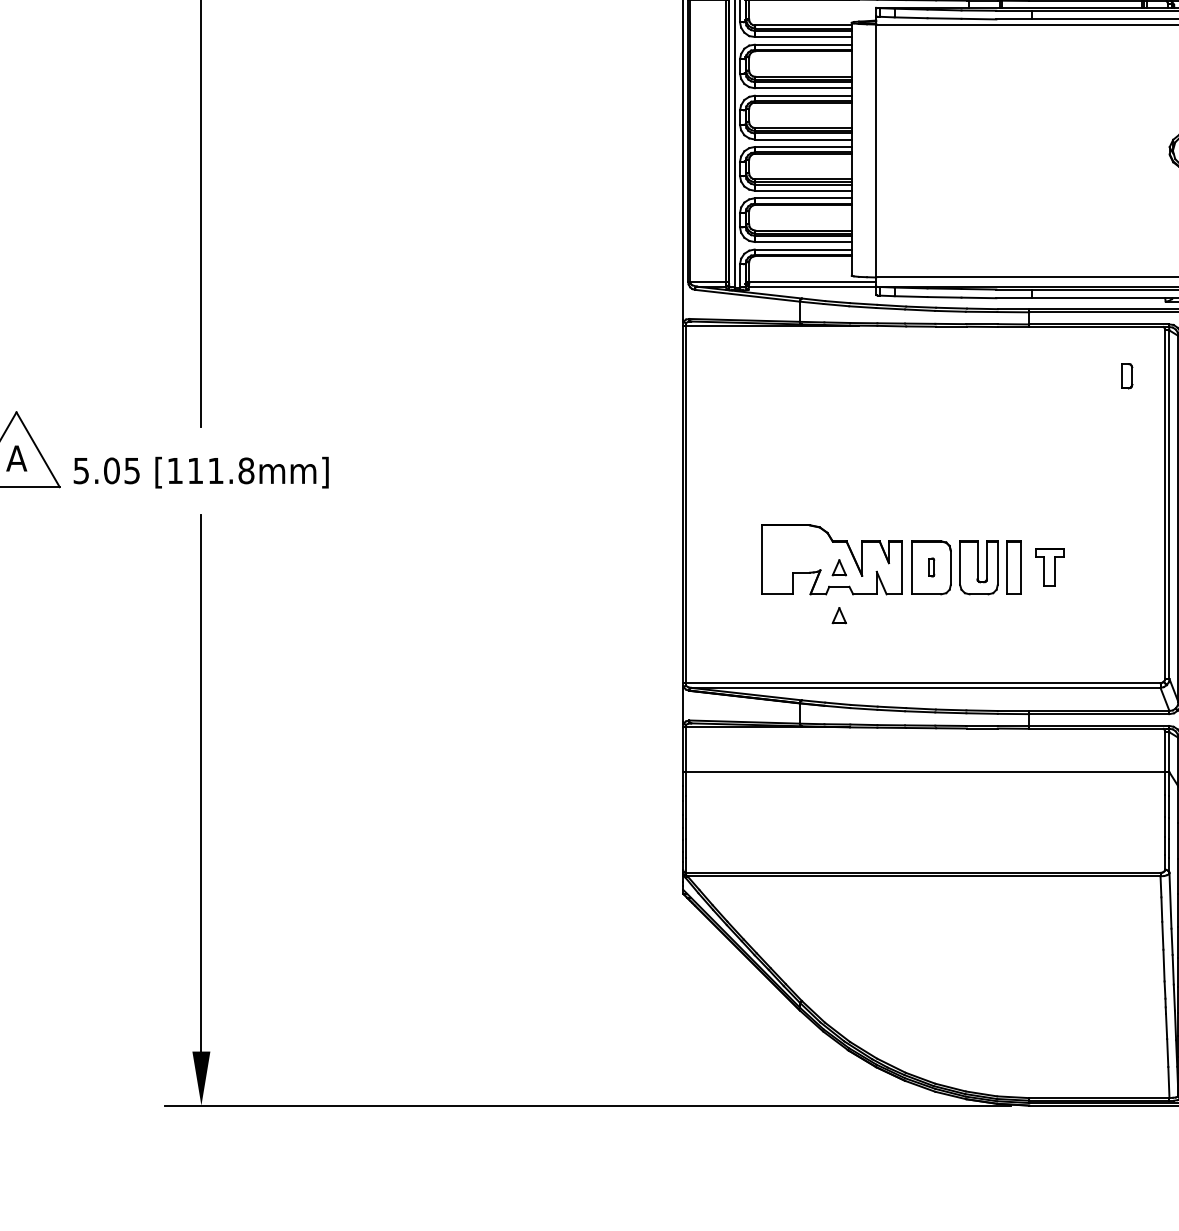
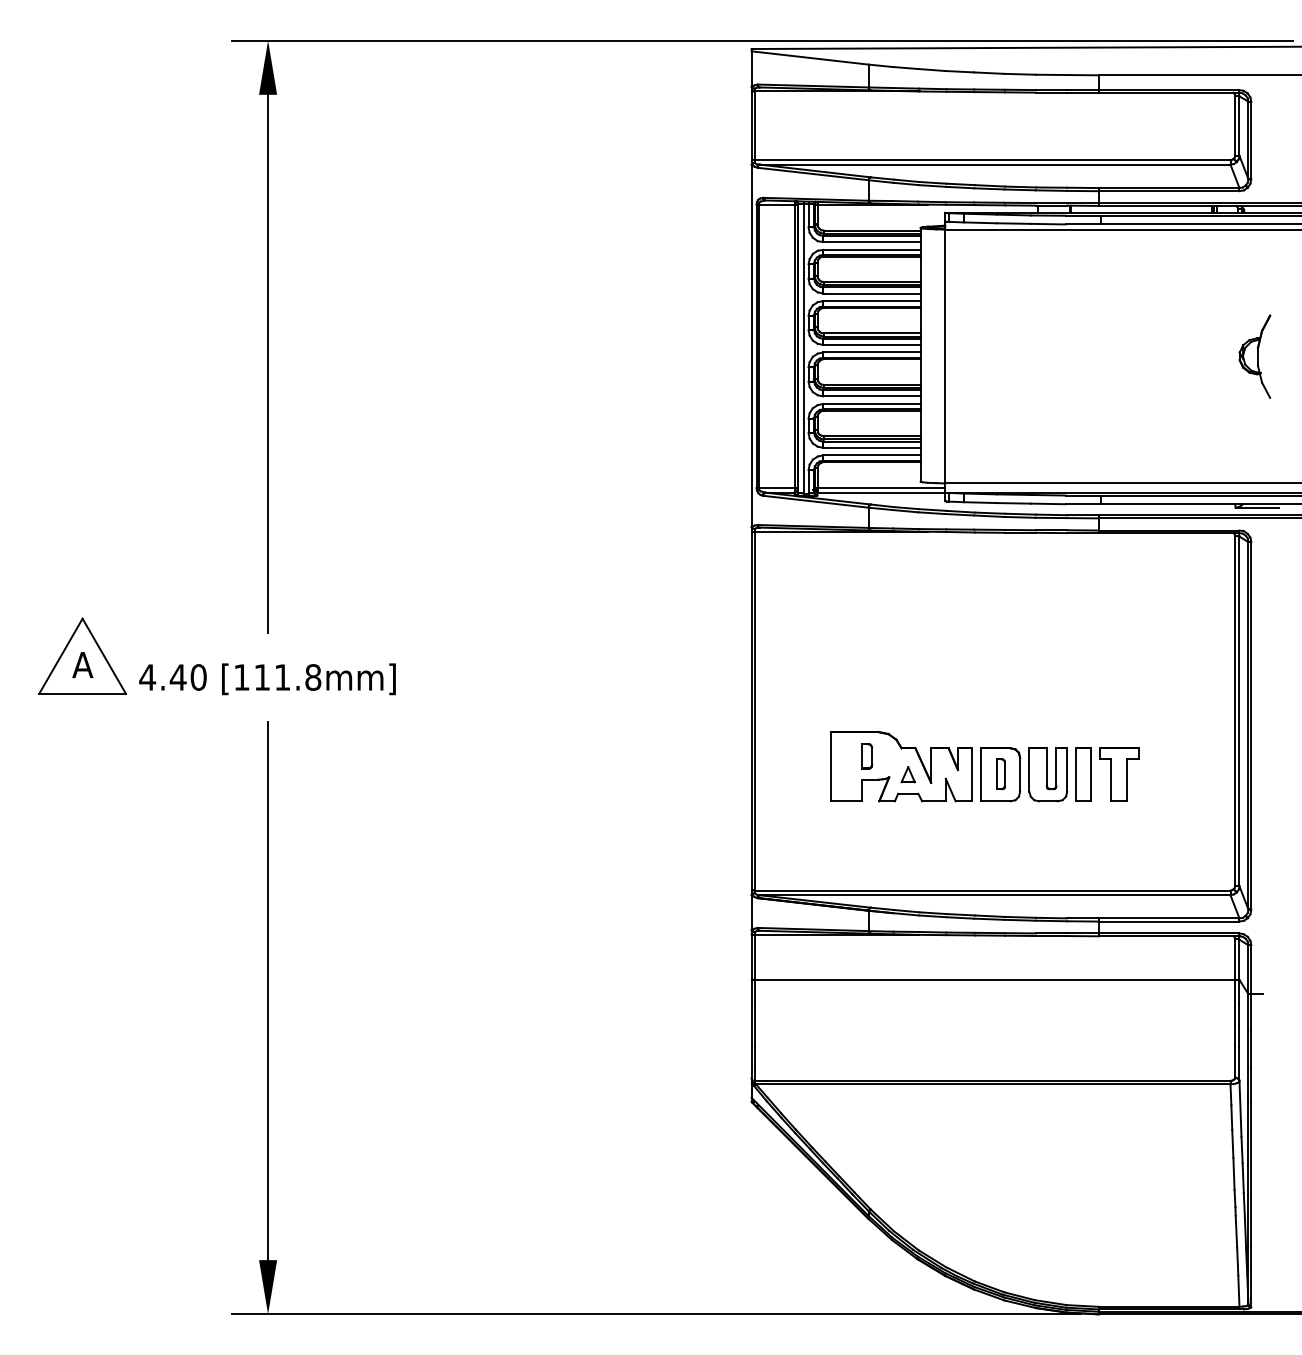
part: (1127, 376) -> (867, 756), moved
text: (106, 470) -> (172, 677), 5.05 -> 4.40
part: (931, 567) -> (1000, 774), size x1.67
part: (1049, 567) -> (1119, 774), size x1.43
part: (838, 615) -> (907, 822), removed

